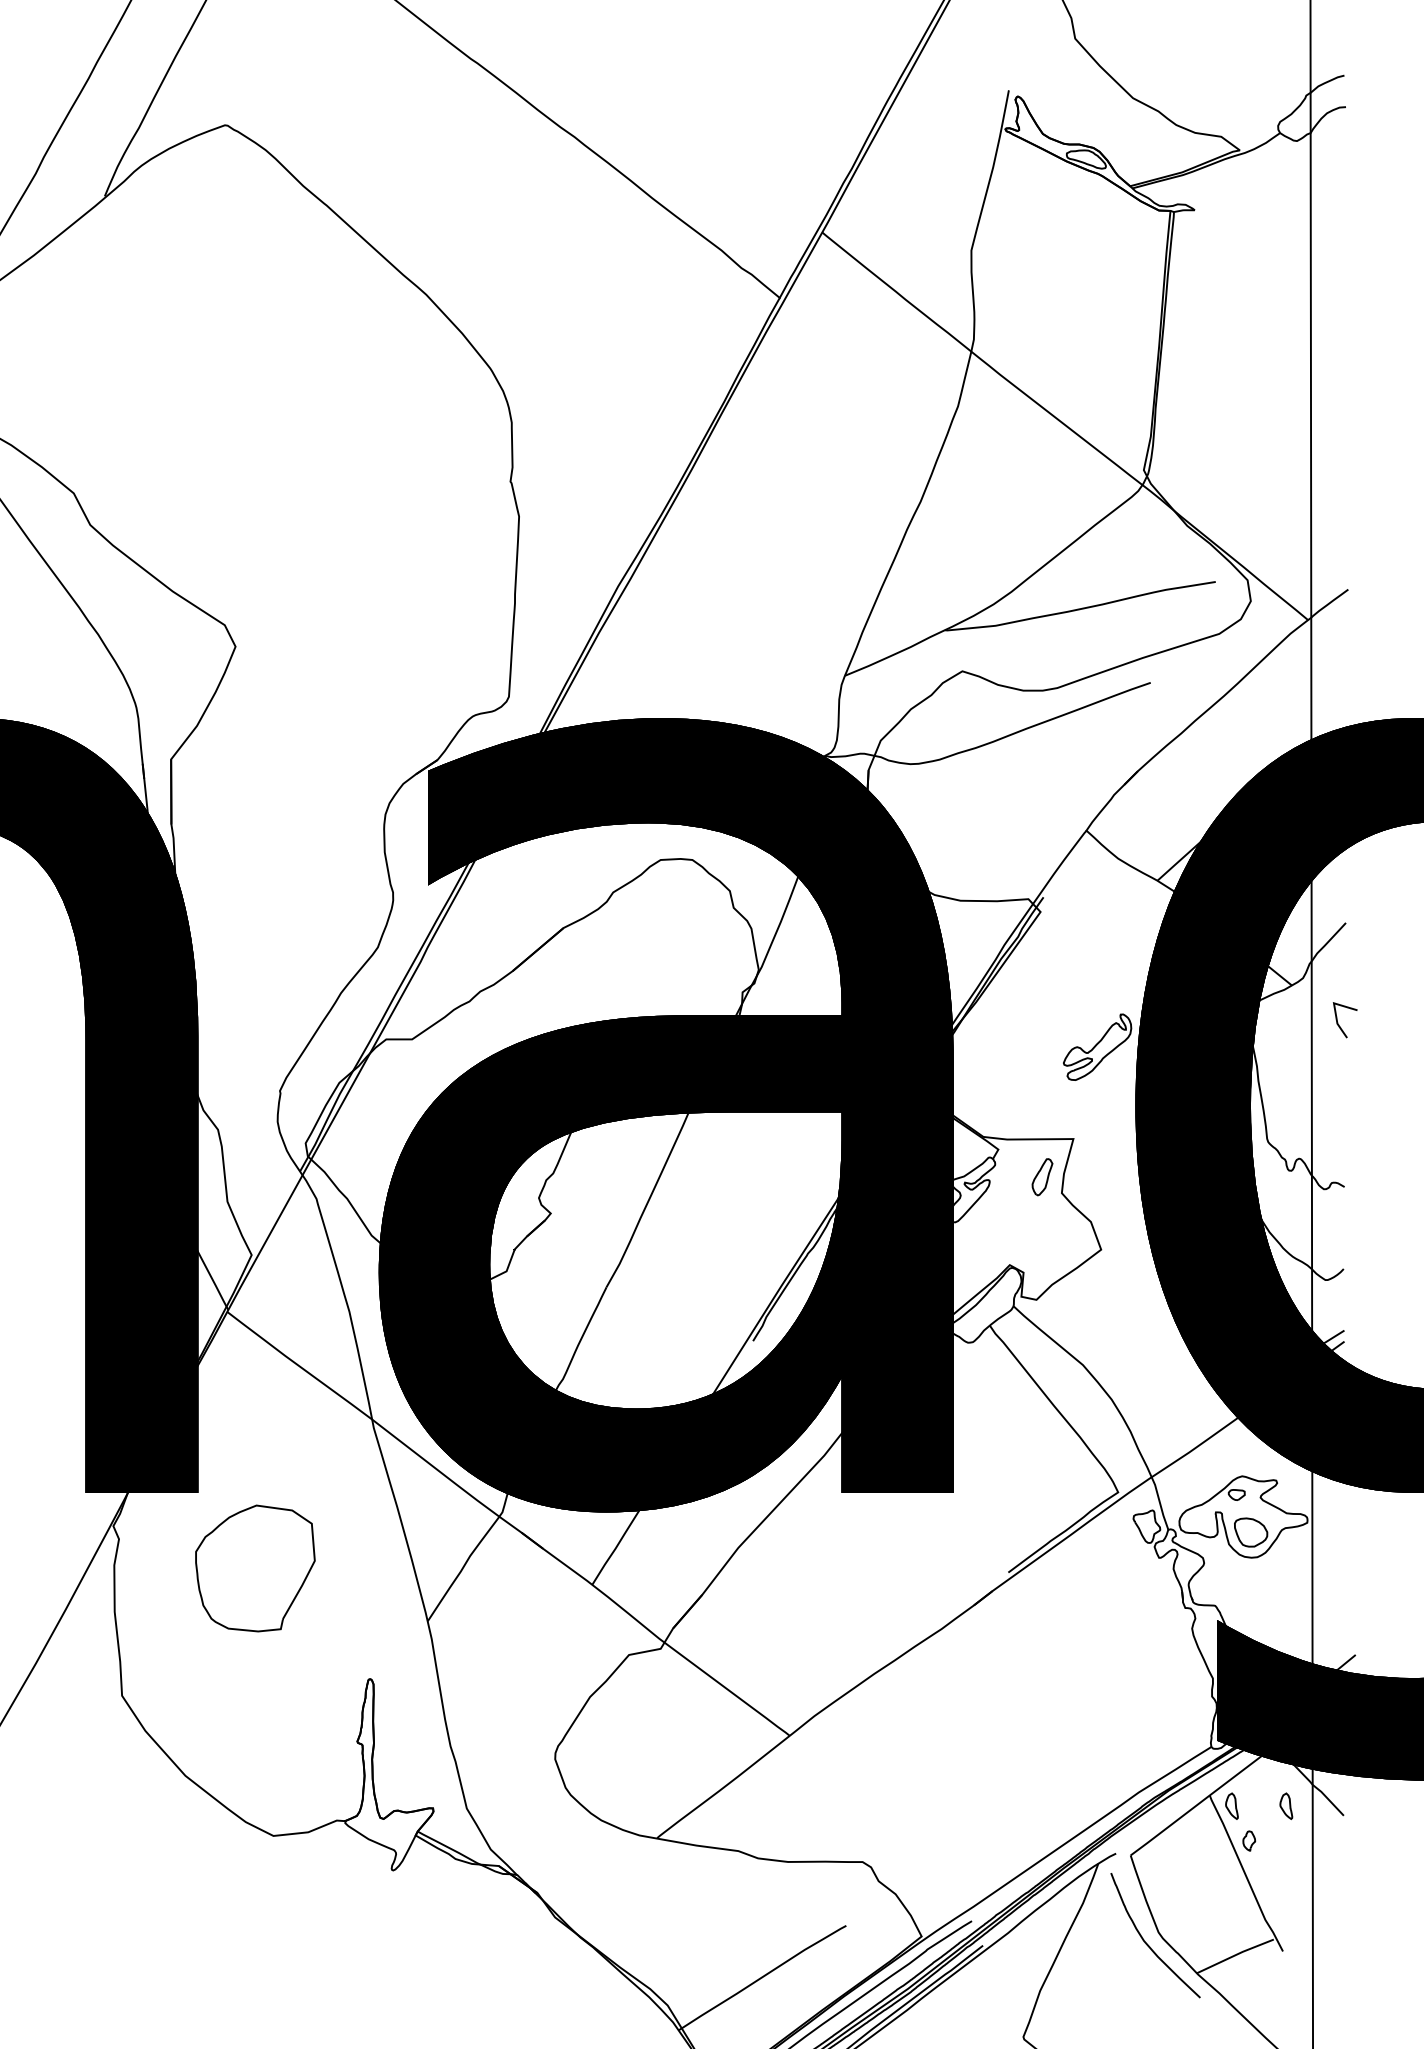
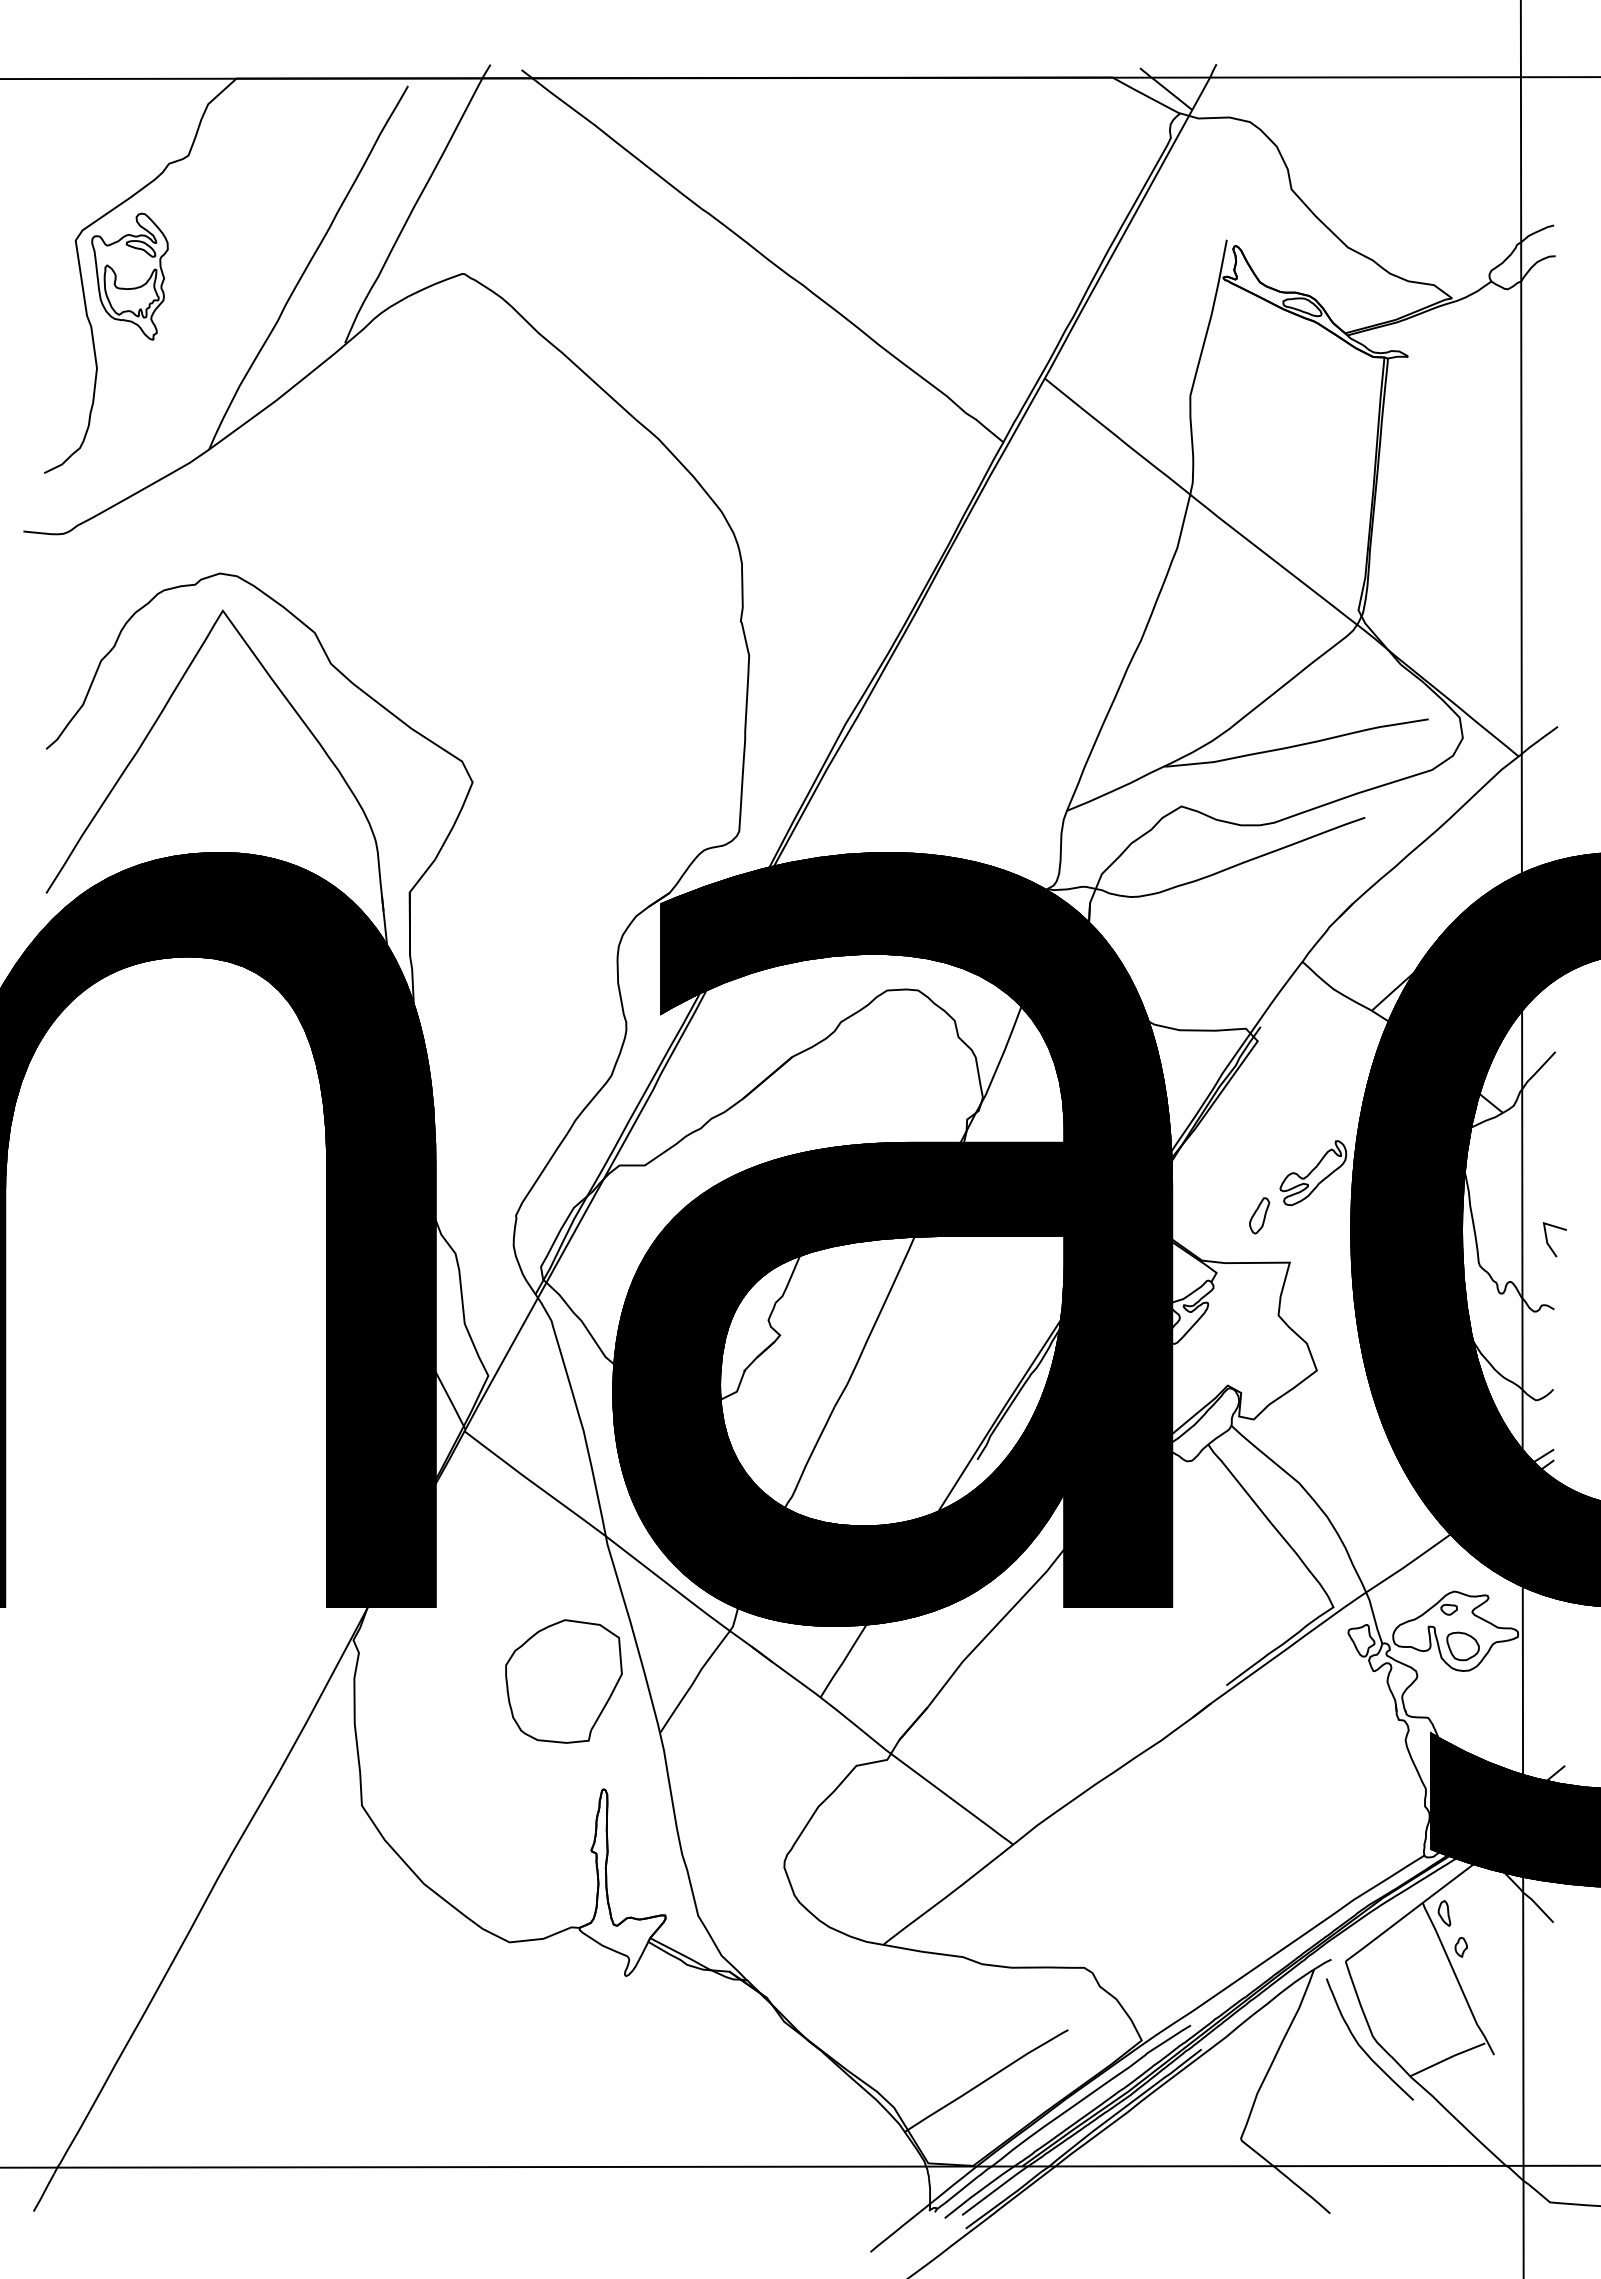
line: (1338, 1023) -> (1548, 1242), moved
part: (1042, 1176) -> (1259, 1215), moved
part: (254, 1568) -> (563, 1681), moved
part: (1286, 1806) -> (1497, 1913), removed

